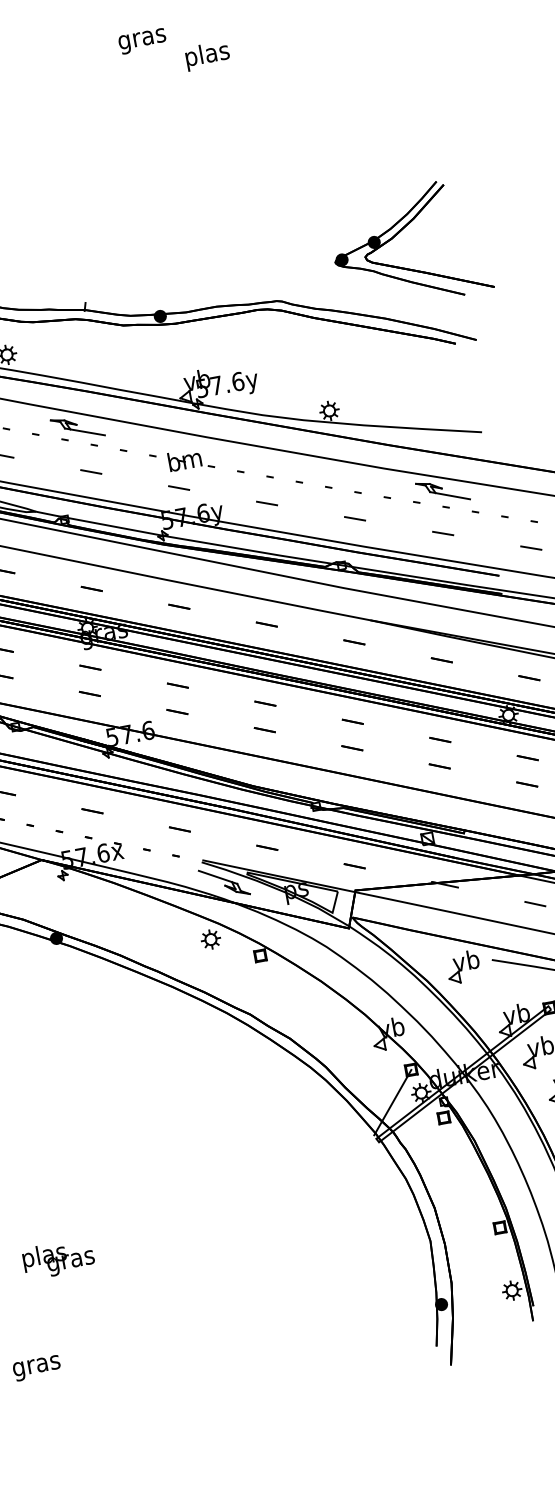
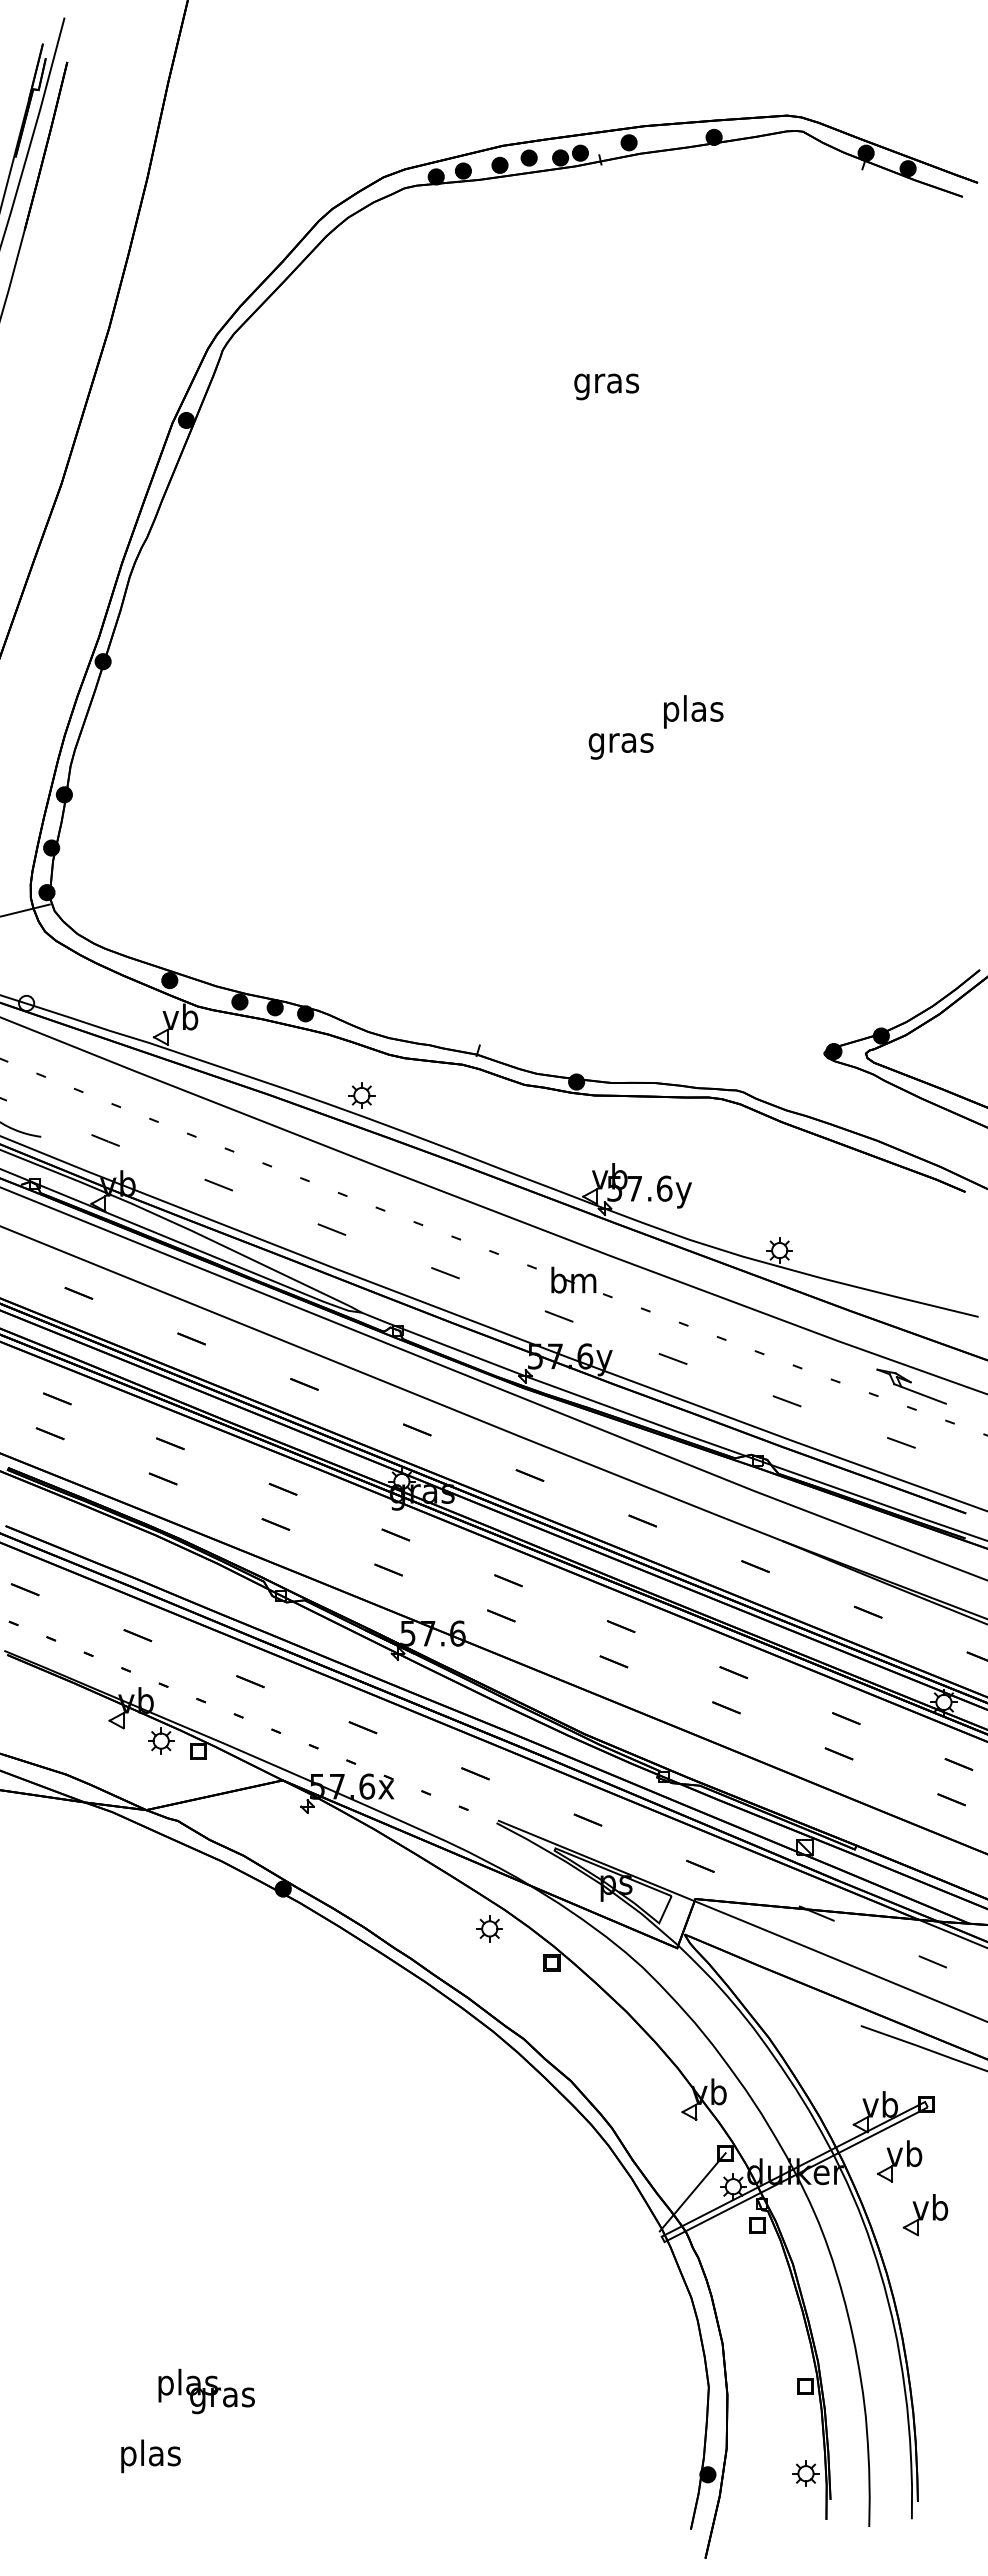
text: (142, 41) -> (620, 746), moved
text: (207, 55) -> (693, 711), moved
part: (77, 427) -> (438, 1210), removed
part: (224, 882) -> (521, 1855), removed
part: (463, 967) -> (820, 2028), removed
text: (58, 1258) -> (206, 2391), moved
text: (36, 1365) -> (150, 2456), gras -> plas

